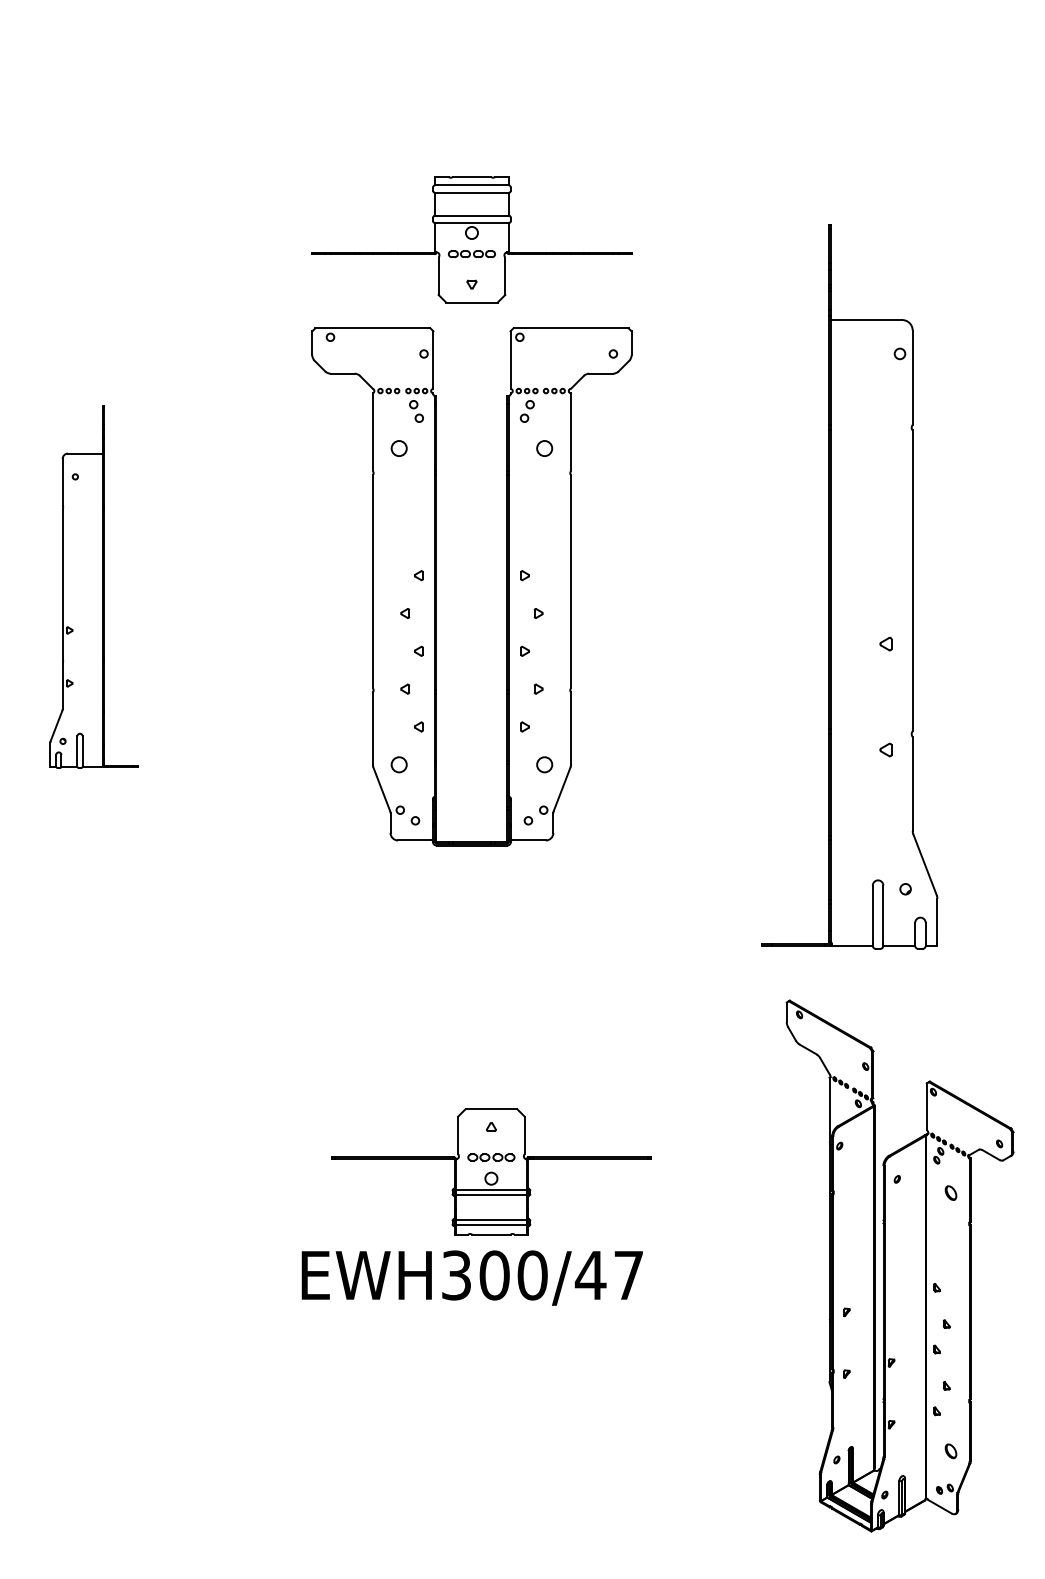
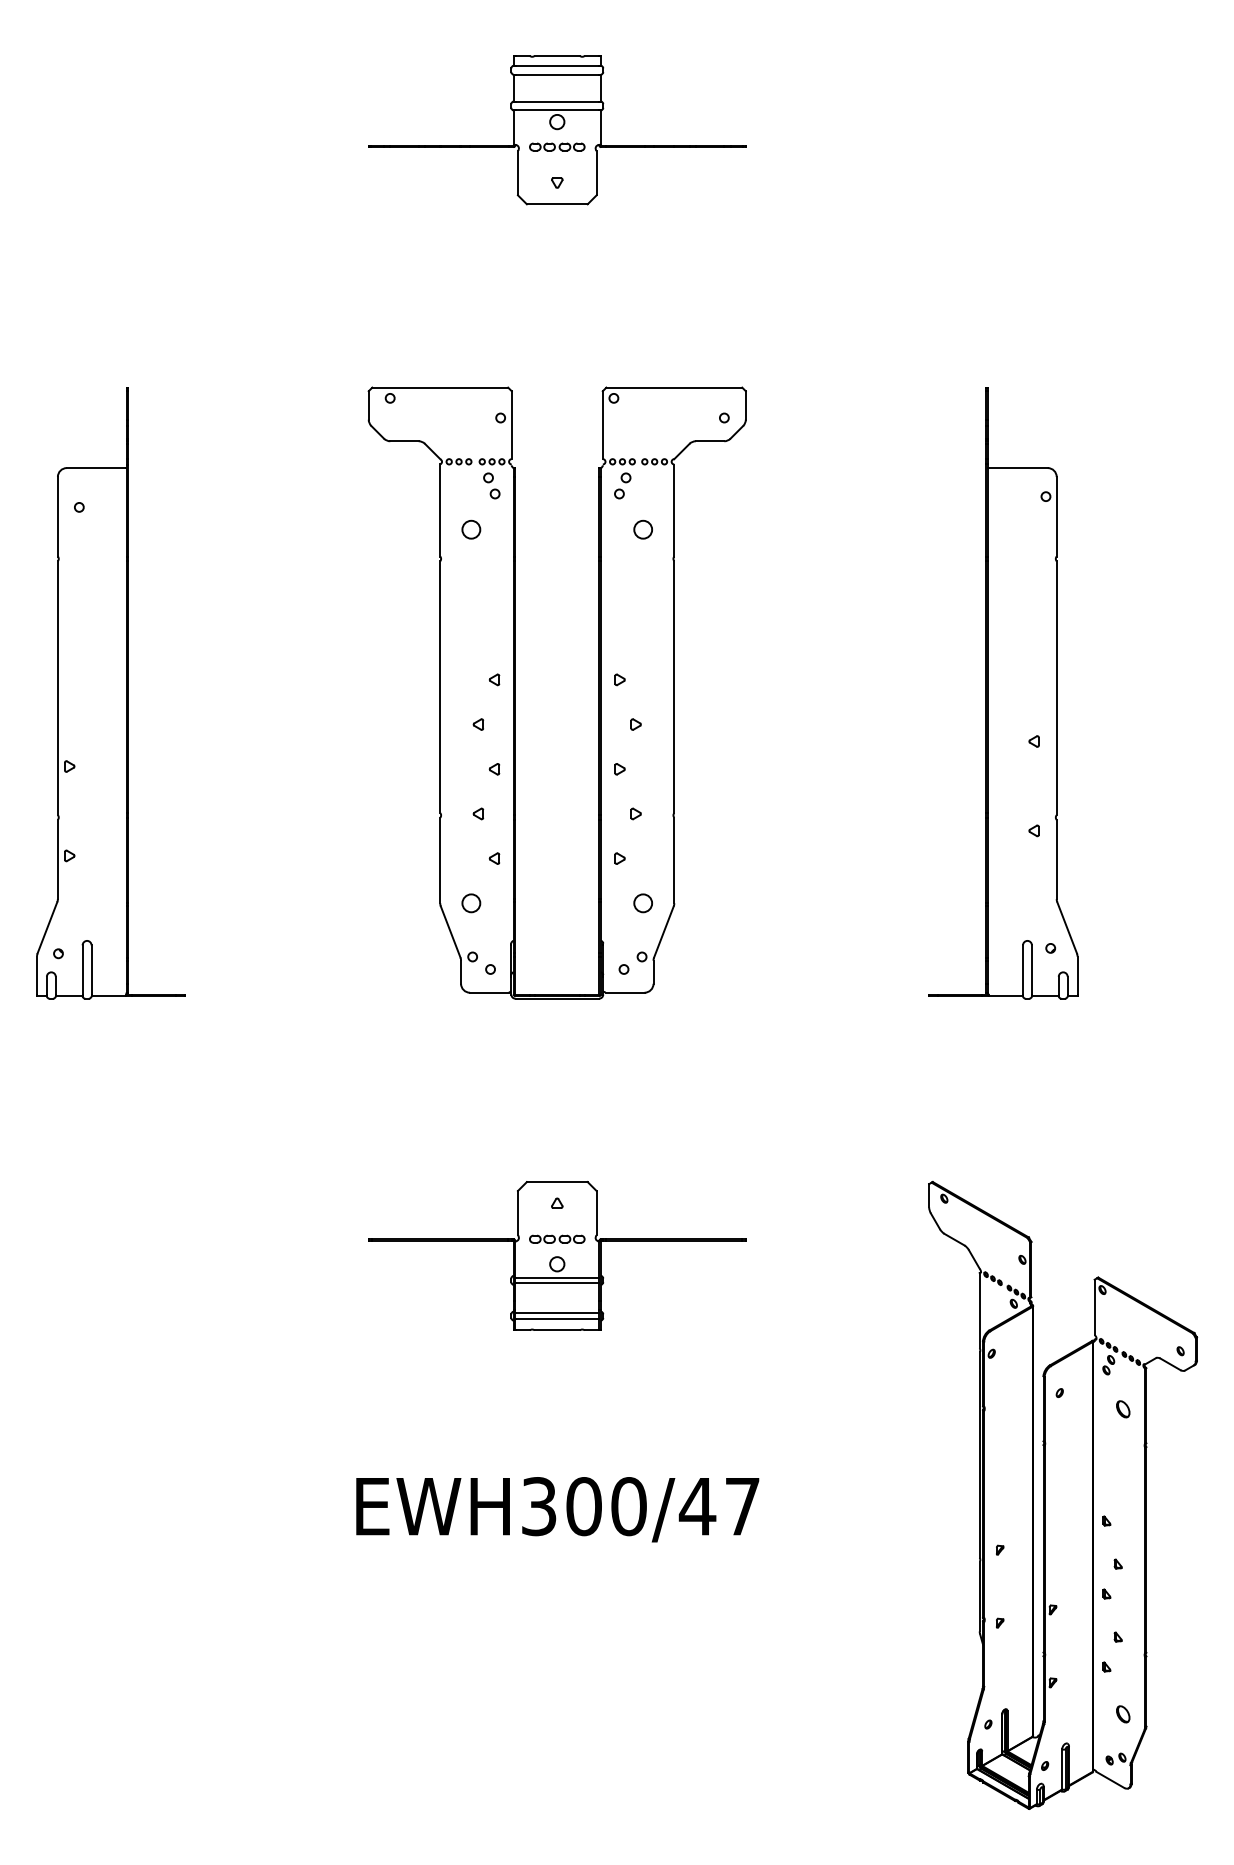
part: (472, 240) -> (557, 130), moved
part: (93, 587) -> (110, 693), size x1.43
part: (849, 587) -> (1003, 693), size x0.71
part: (491, 1171) -> (557, 1255), moved

